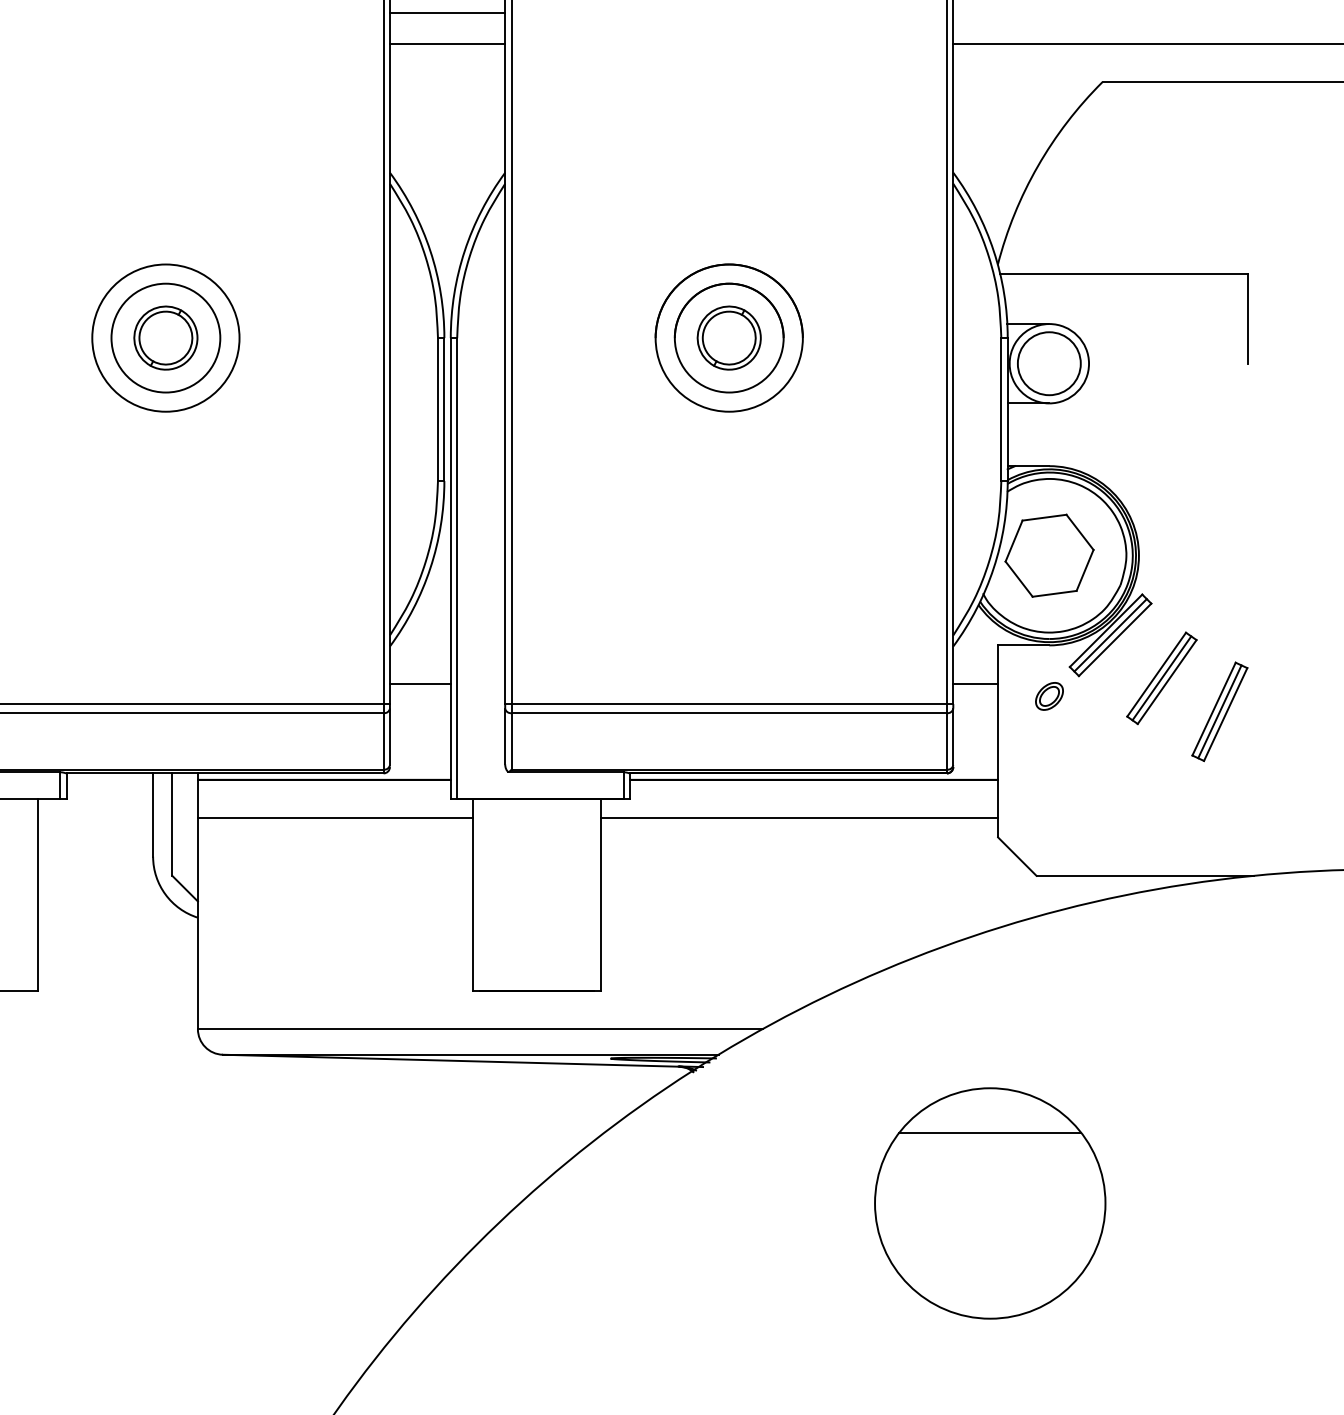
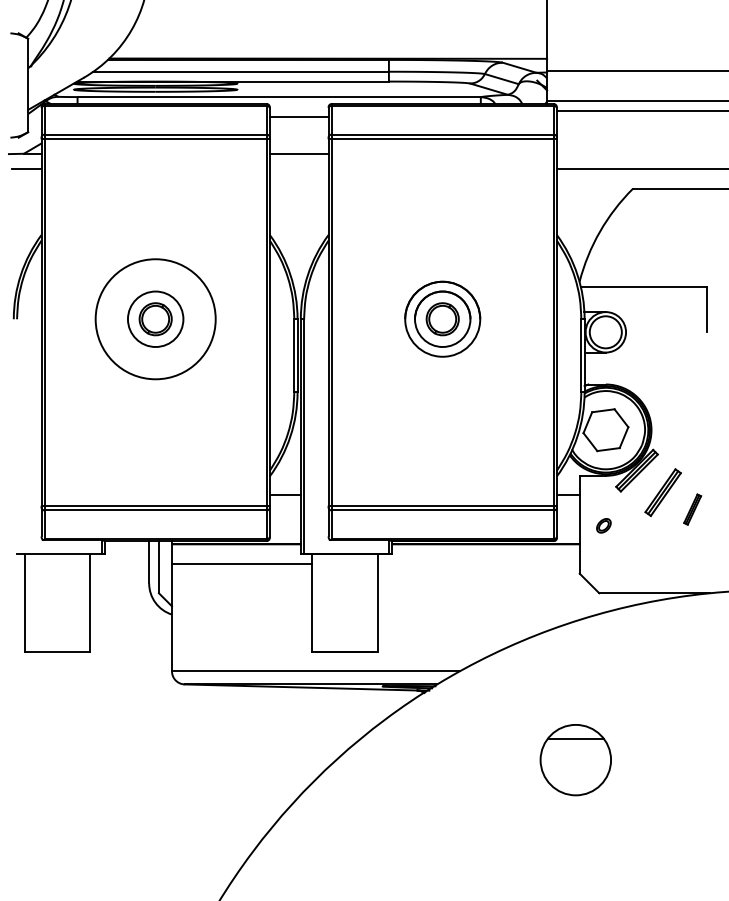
line: (446, 44) -> (298, 169), removed
circle: (165, 336) -> (155, 318), size x1.6
part: (1048, 695) -> (603, 525), moved
part: (1219, 711) -> (692, 509), size x0.6
line: (799, 817) -> (478, 563), removed
part: (989, 1202) -> (575, 759), size x0.6

